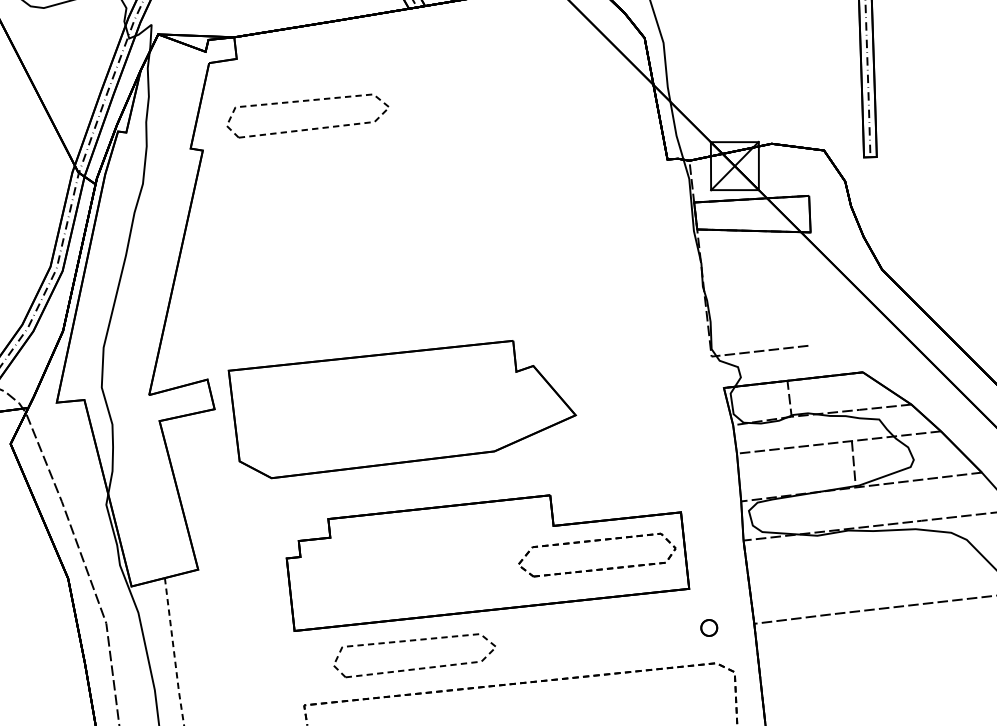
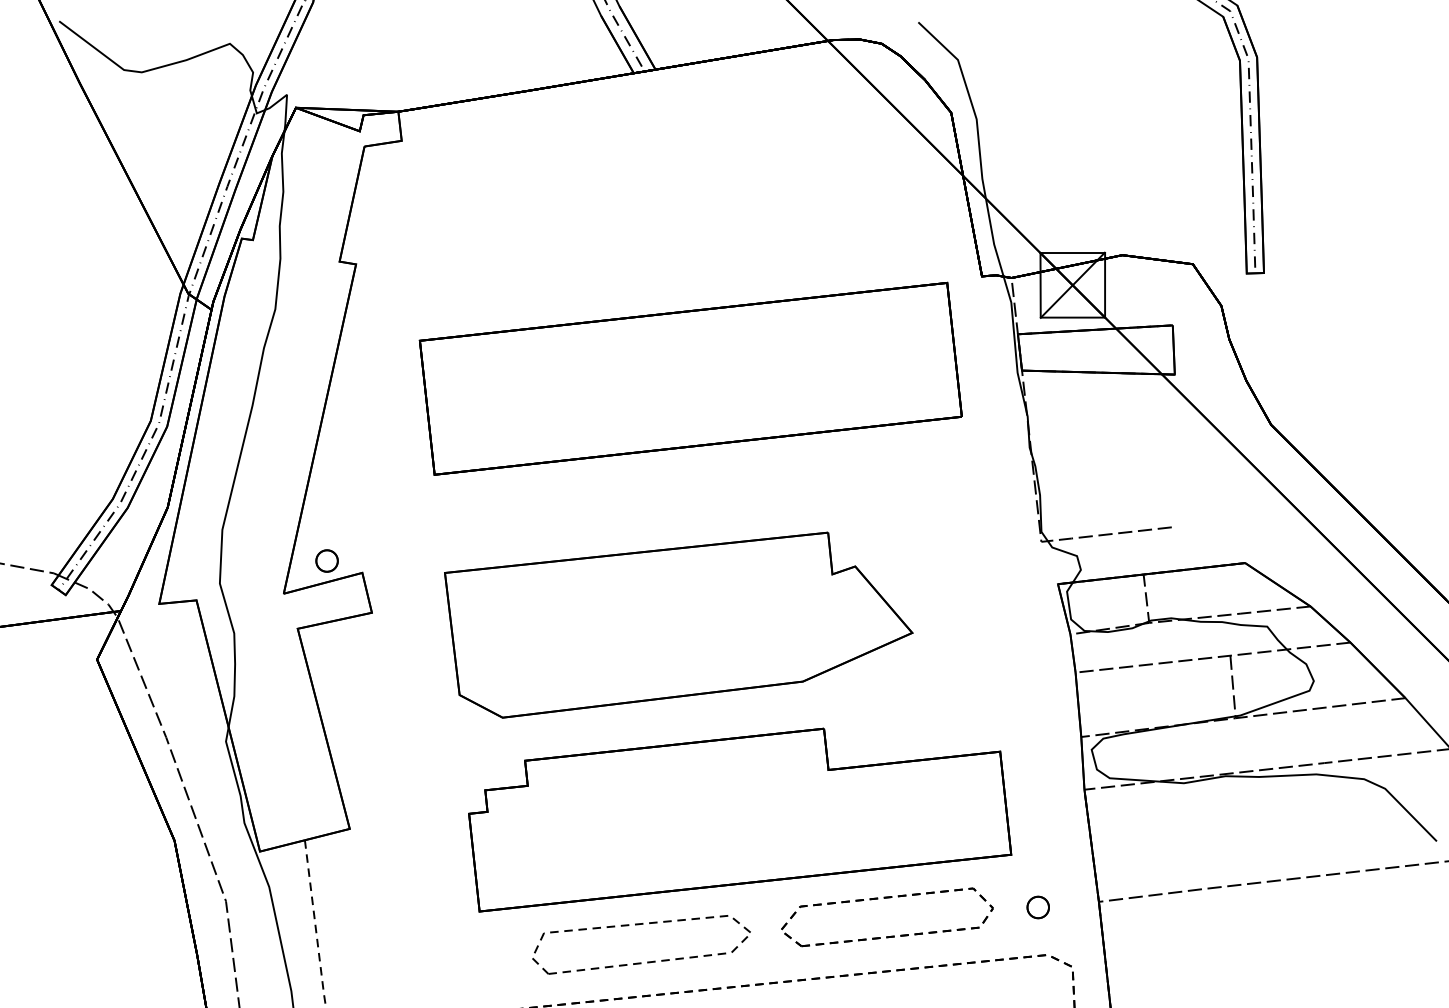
part: (307, 129) -> (497, 235), removed
part: (451, 235) -> (690, 378), added
part: (180, 370) -> (326, 560), added
part: (402, 409) -> (678, 624), moved
part: (600, 568) -> (891, 935), moved

